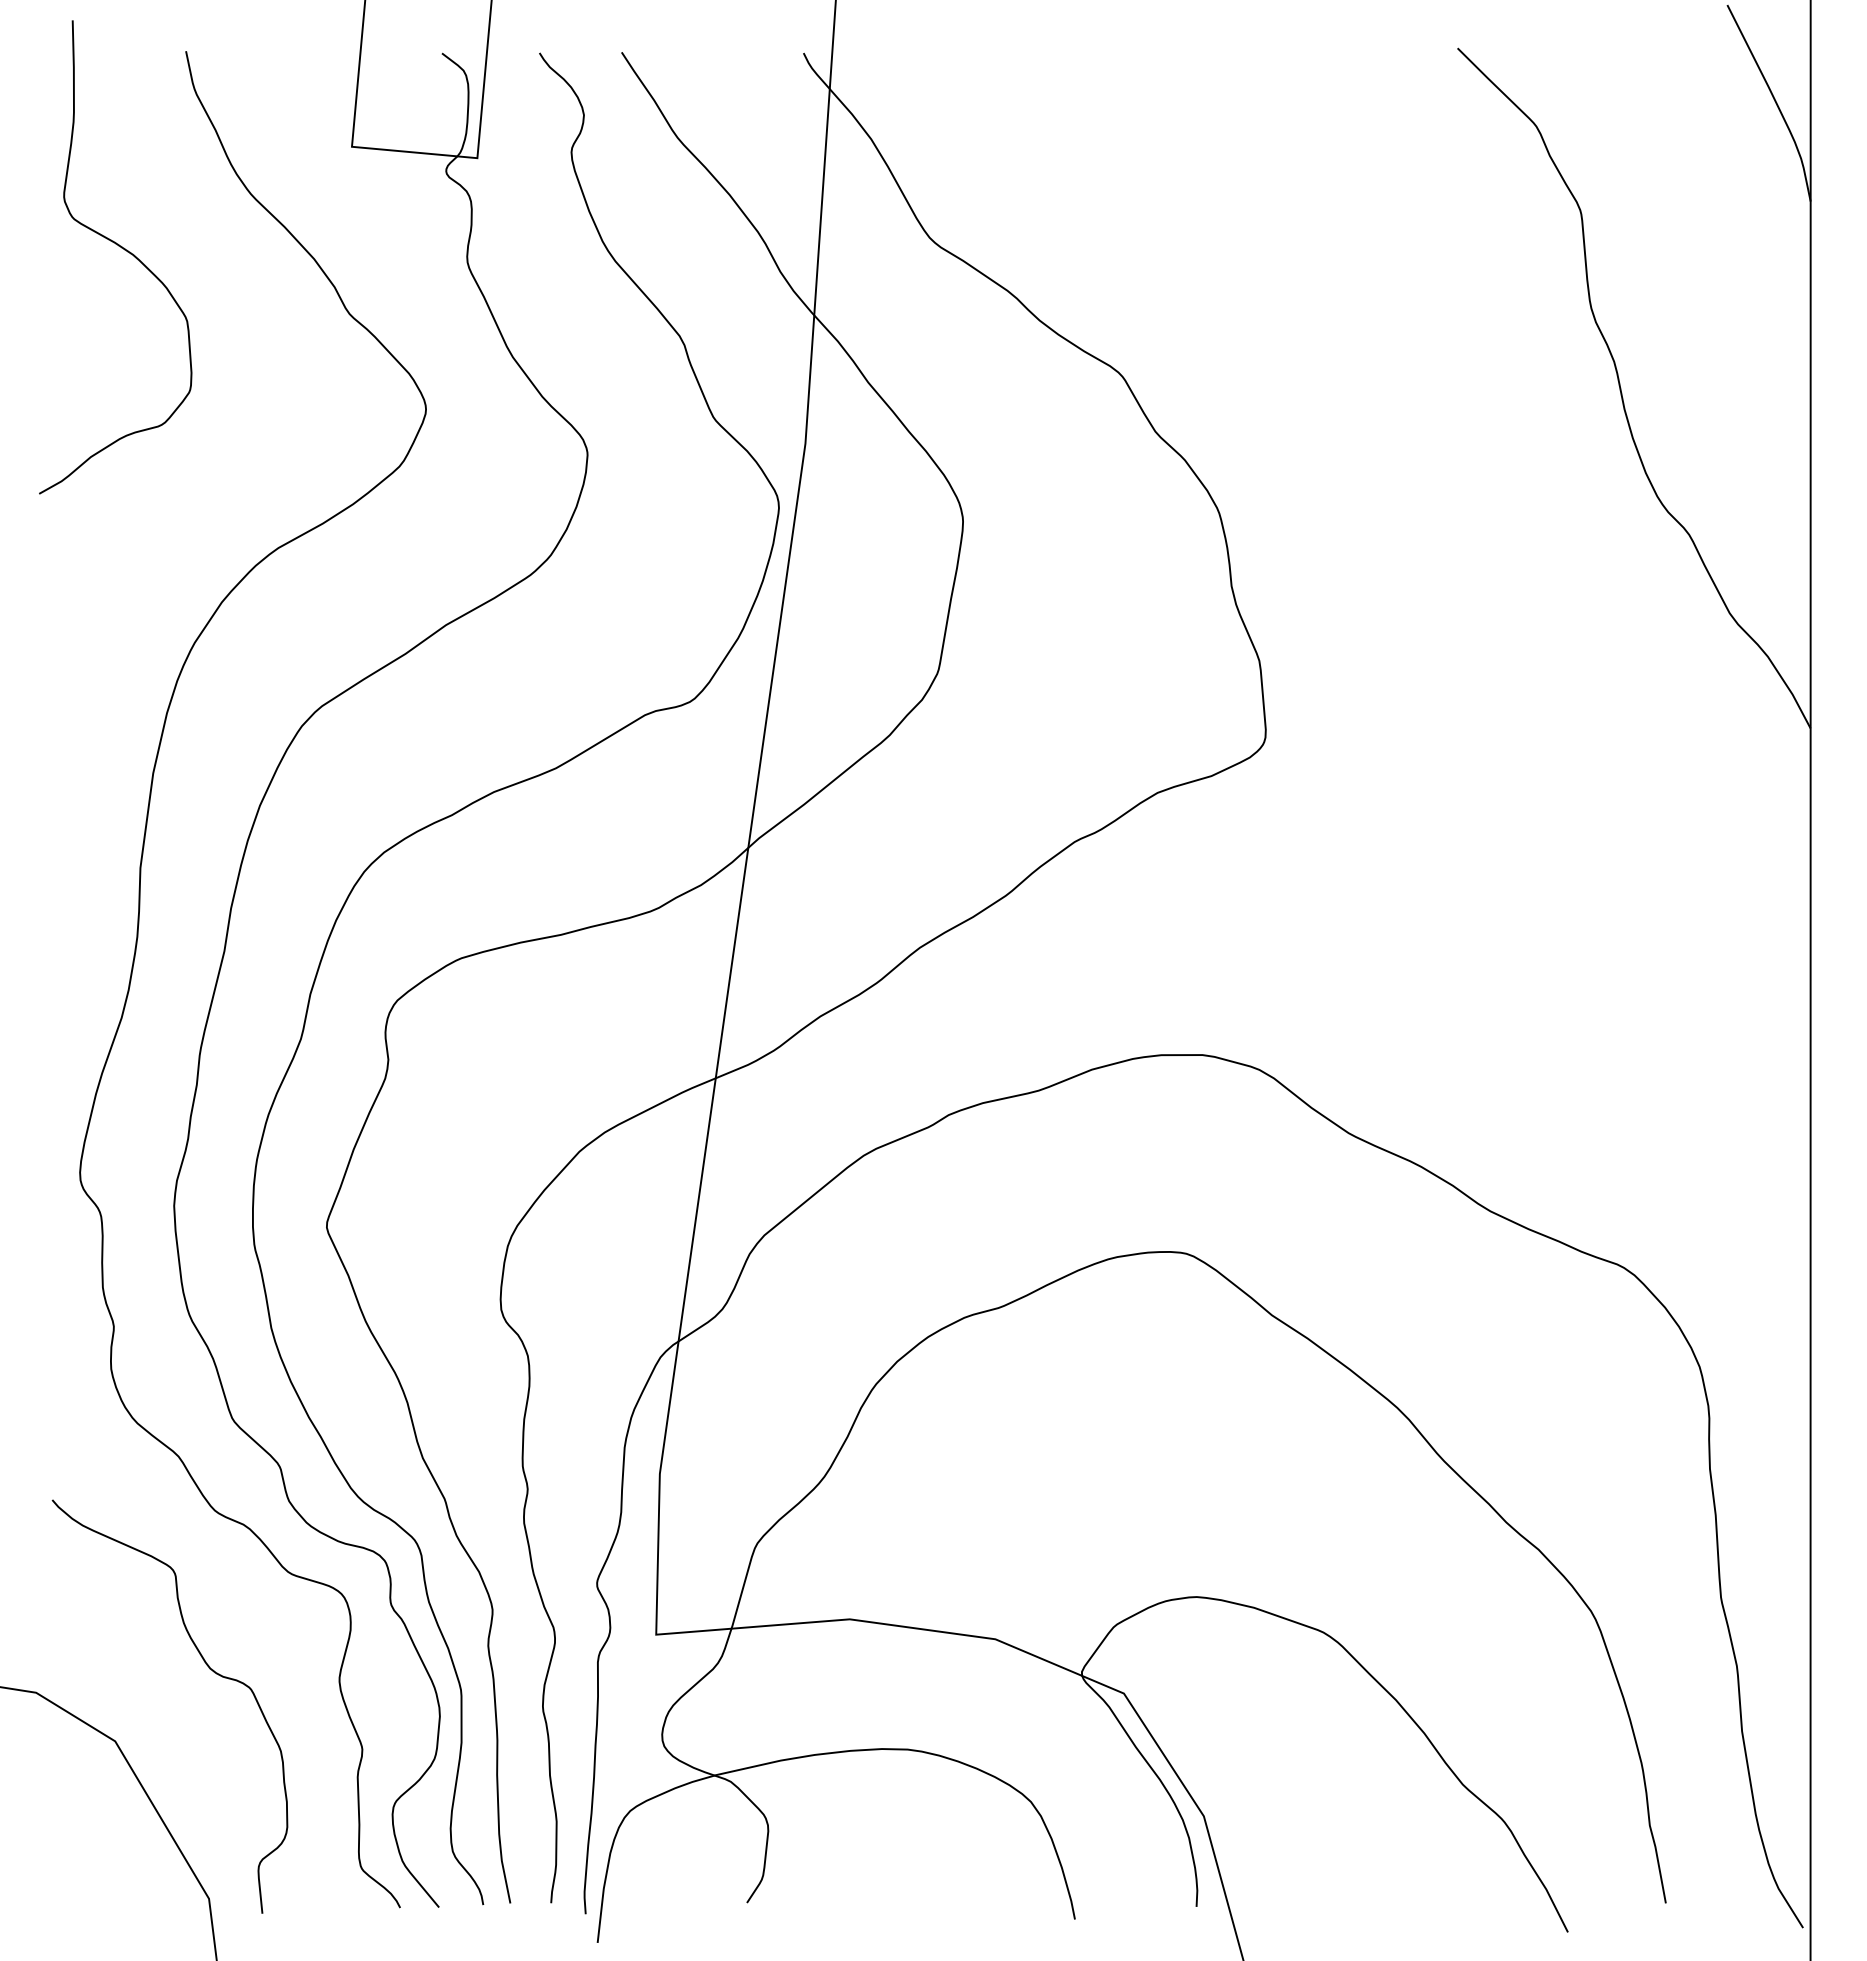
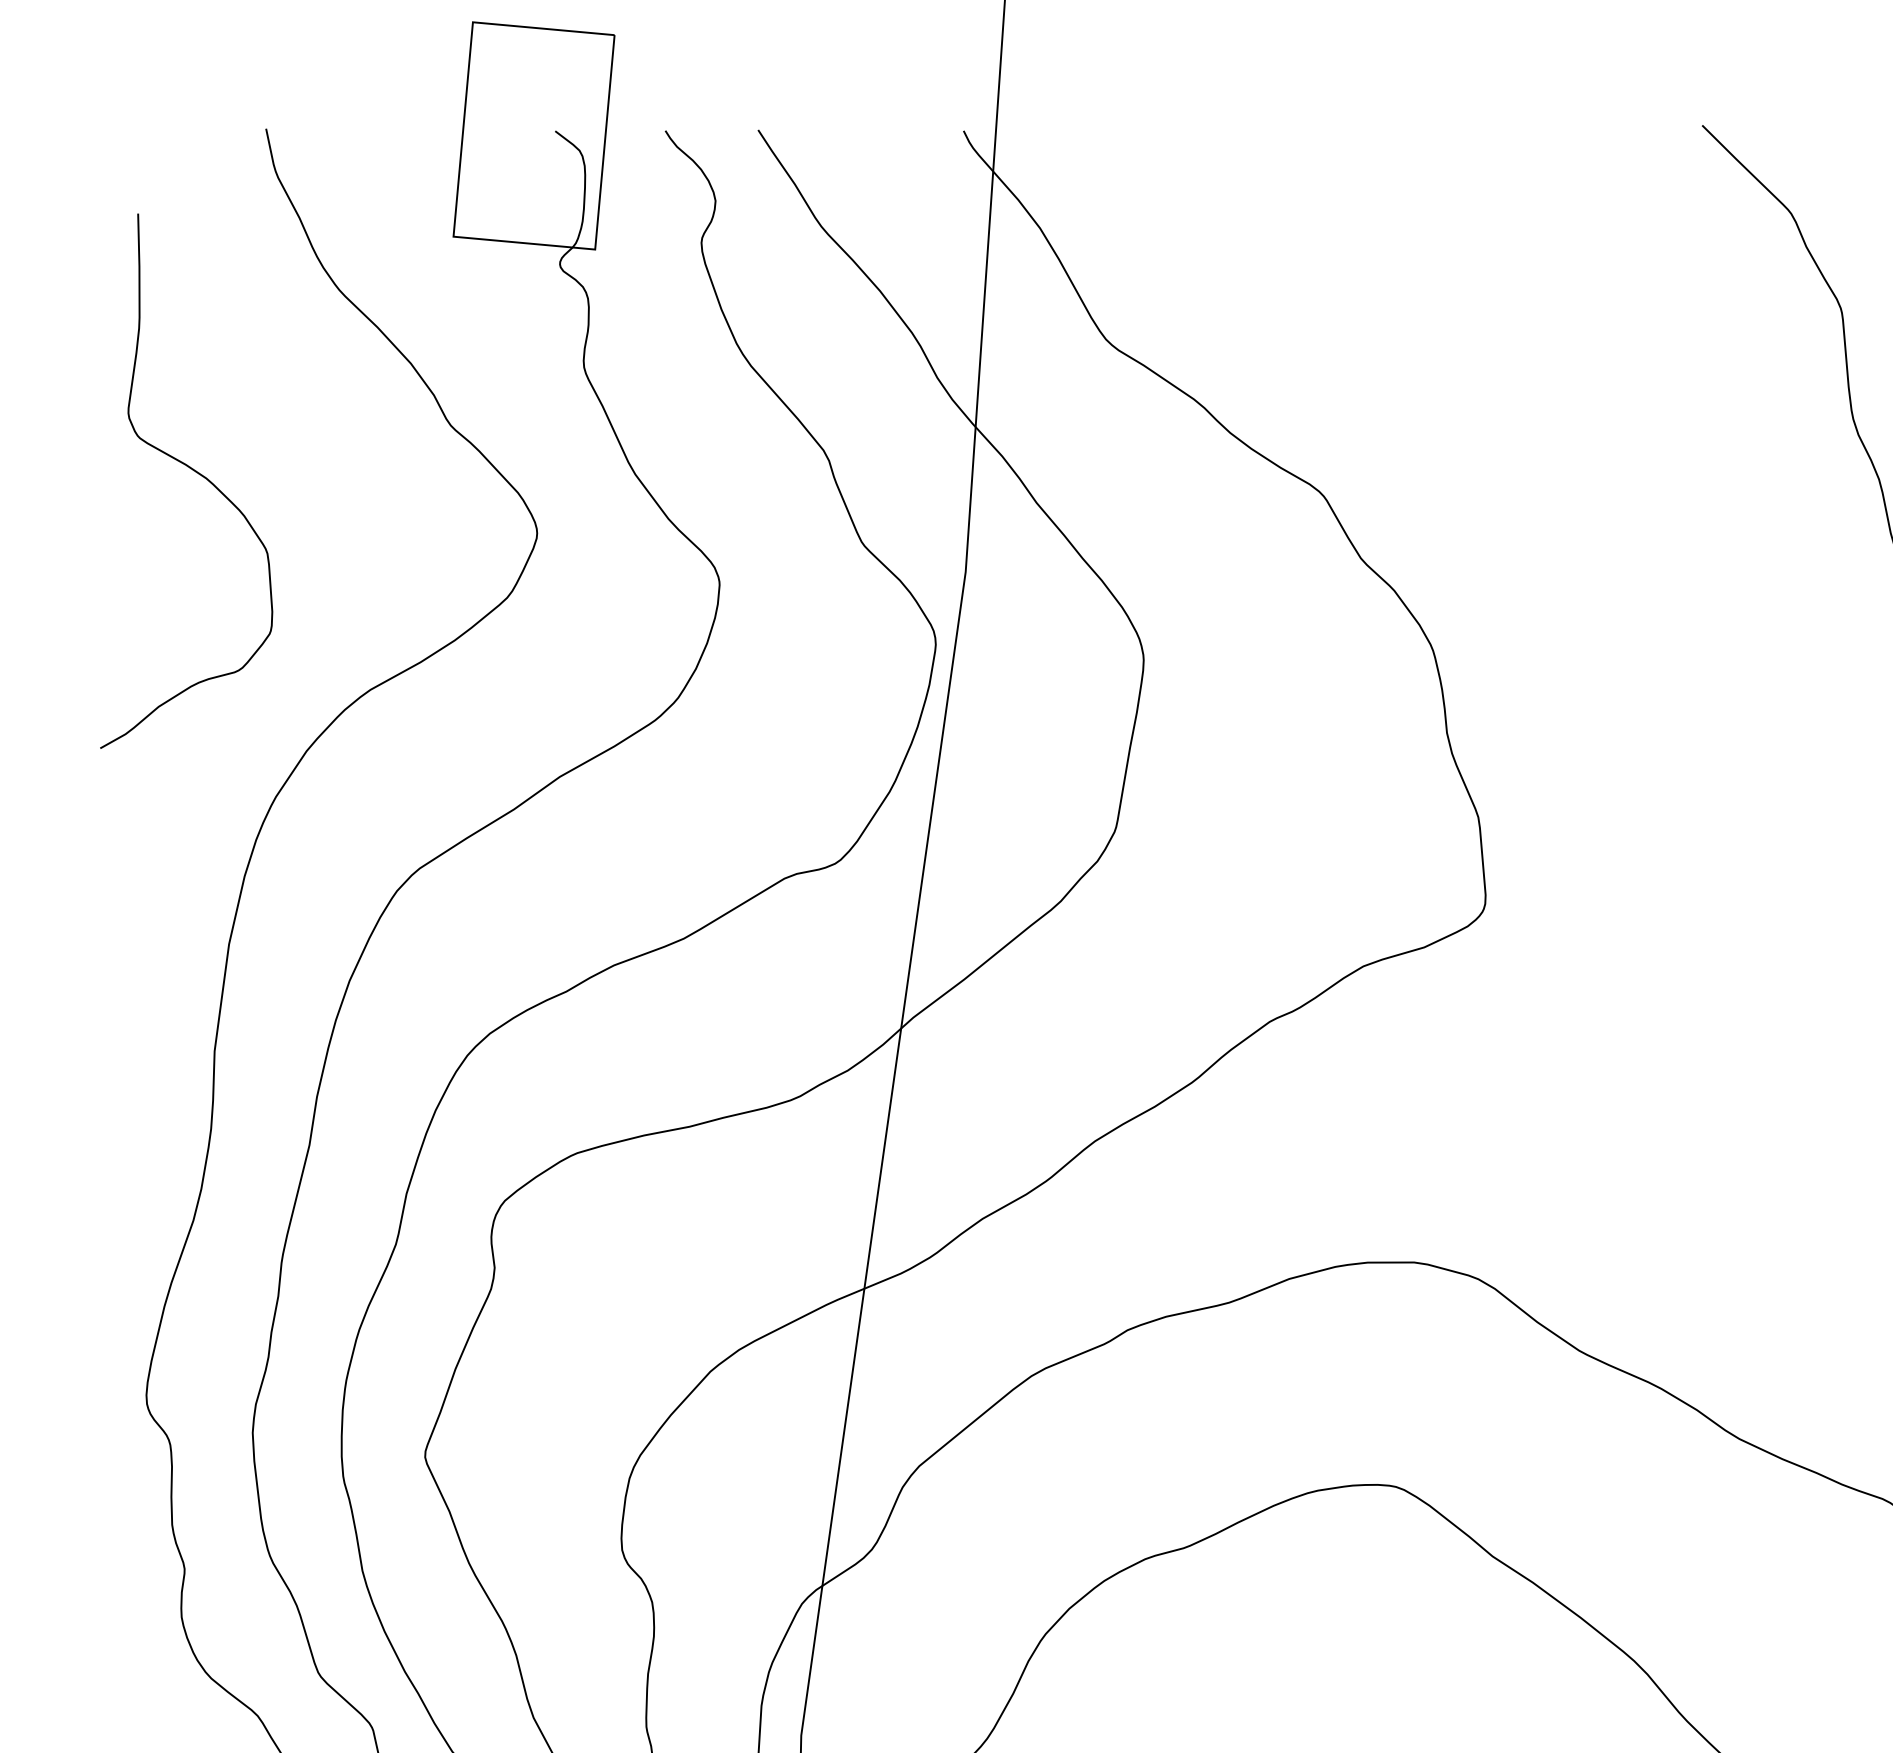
curve: (121, 248) -> (193, 471), moved

